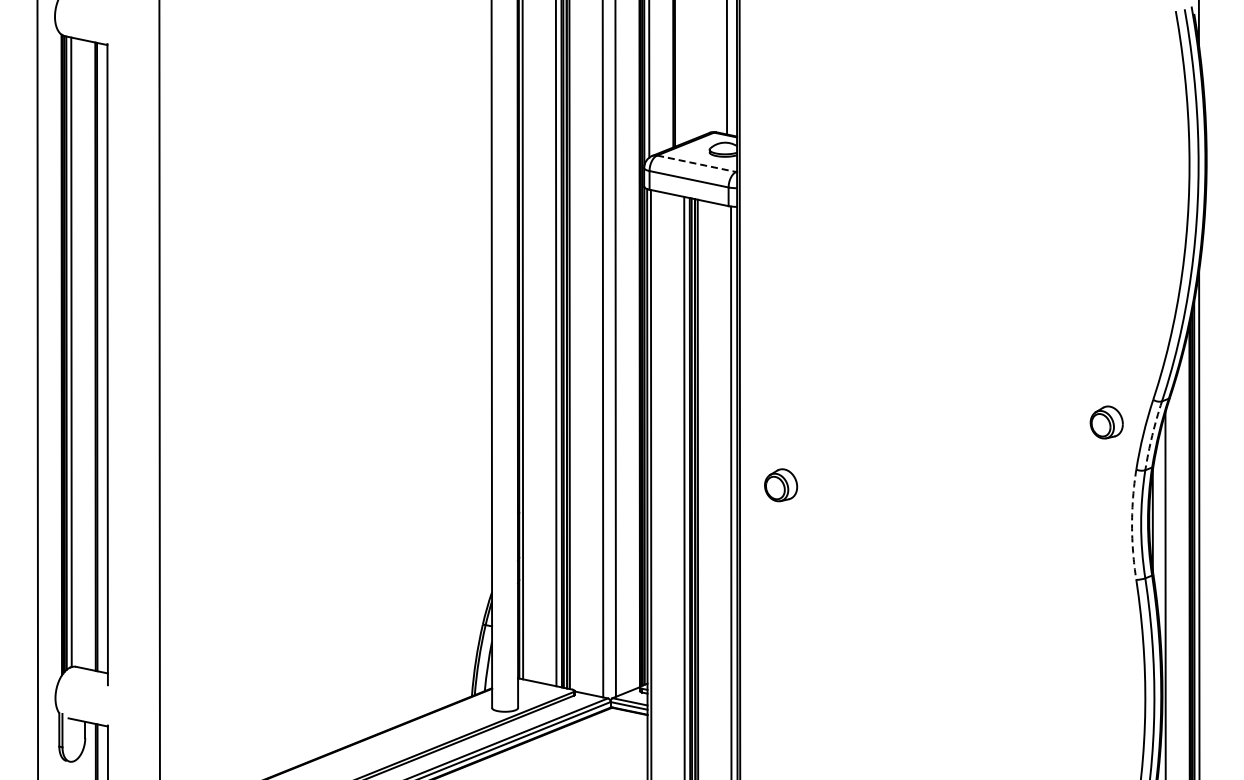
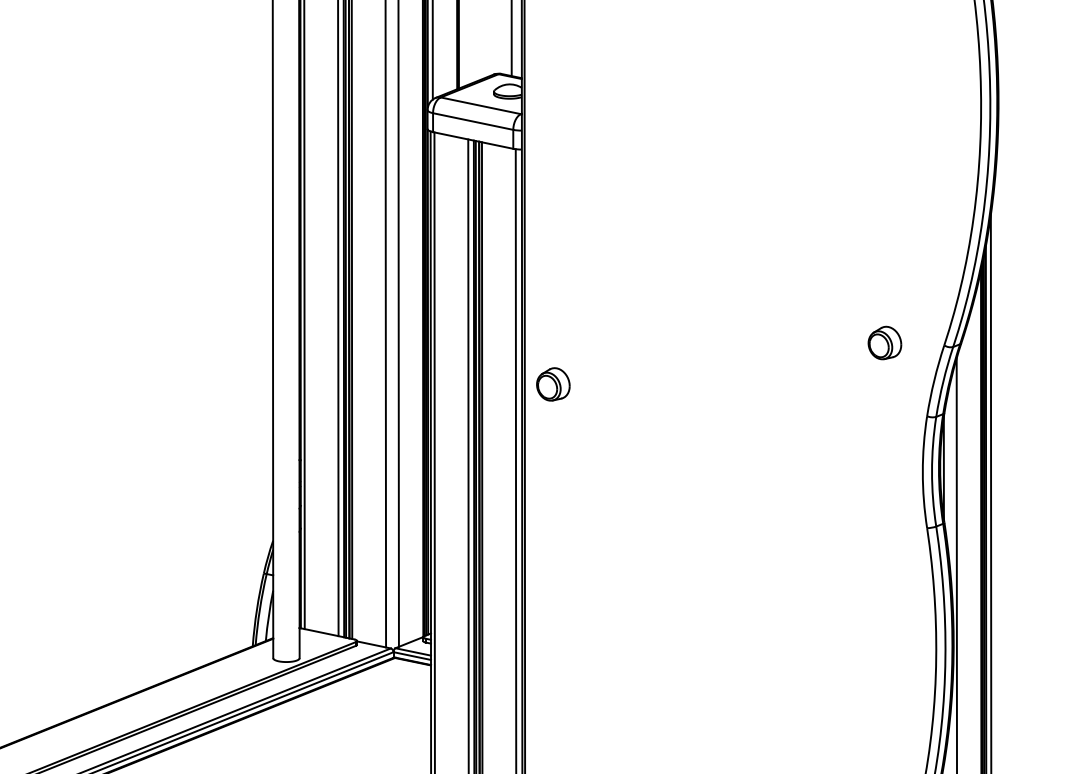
line: (697, 163) -> (481, 105), dashed -> solid
part: (1106, 422) -> (884, 343), moved
arc: (1152, 435) -> (943, 381), dashed -> solid
part: (781, 485) -> (553, 384), moved
arc: (1132, 524) -> (923, 471), dashed -> solid

